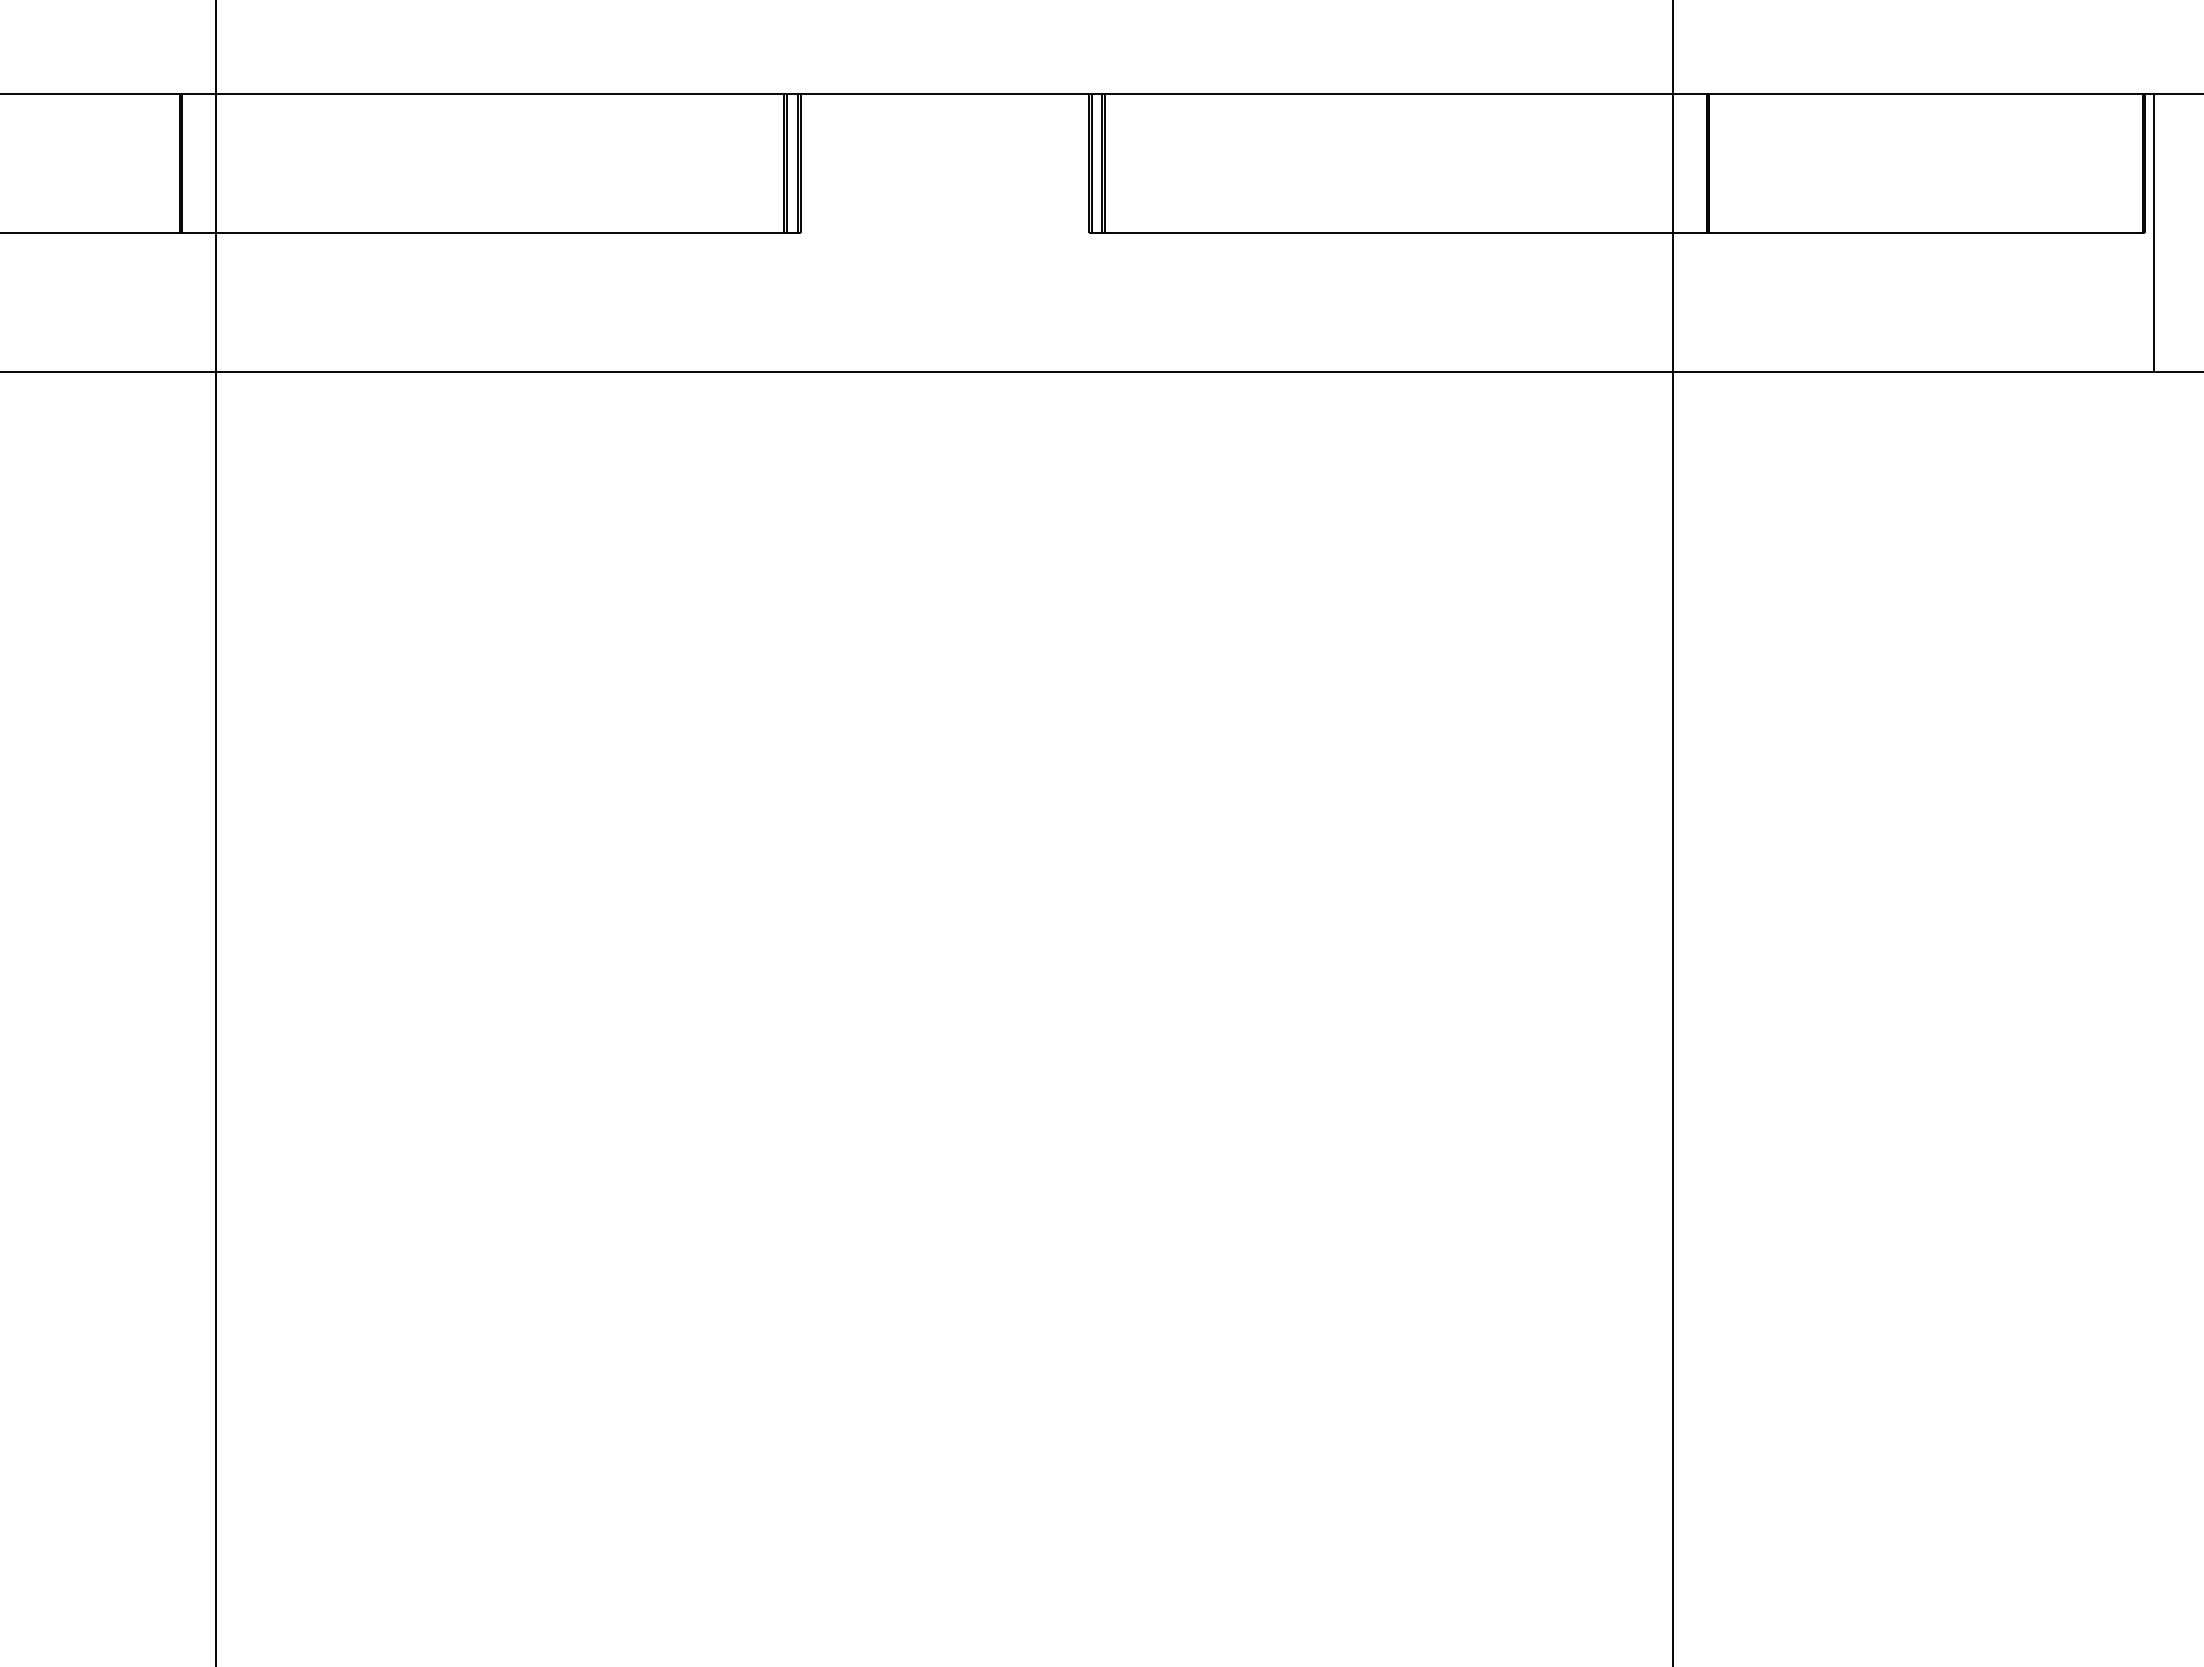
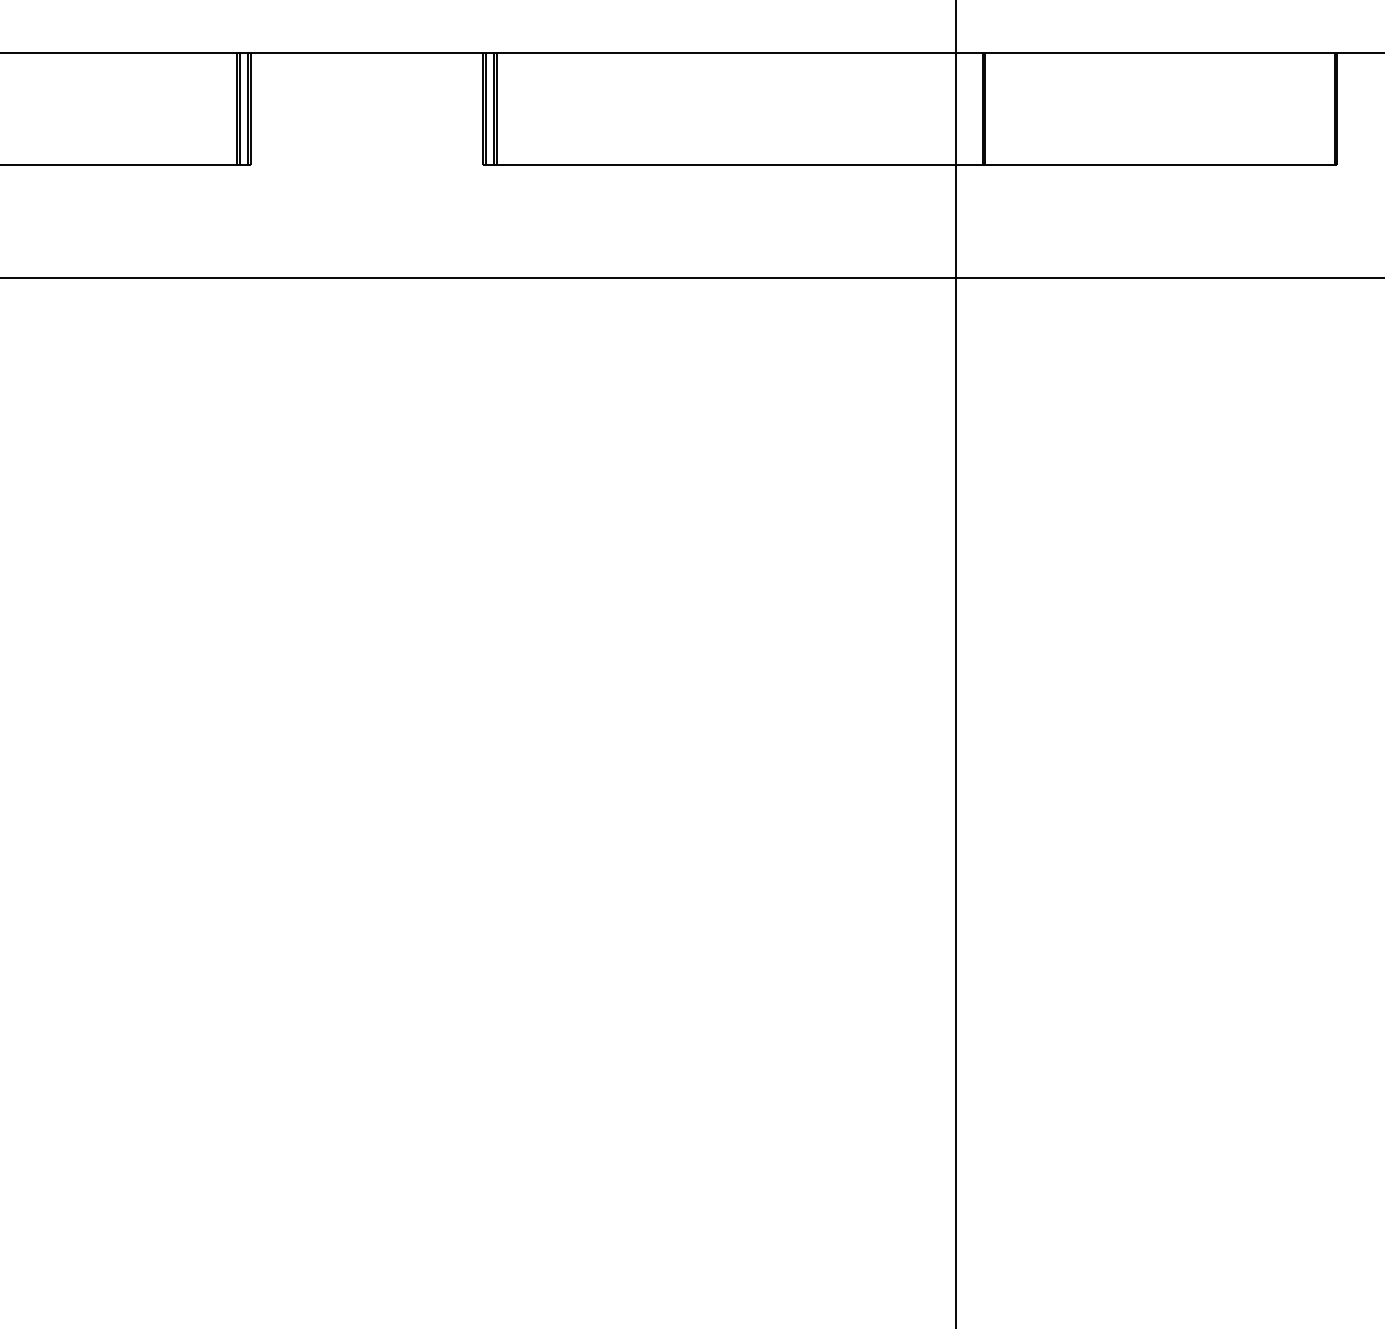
line: (2153, 233) -> (1343, 165), removed

